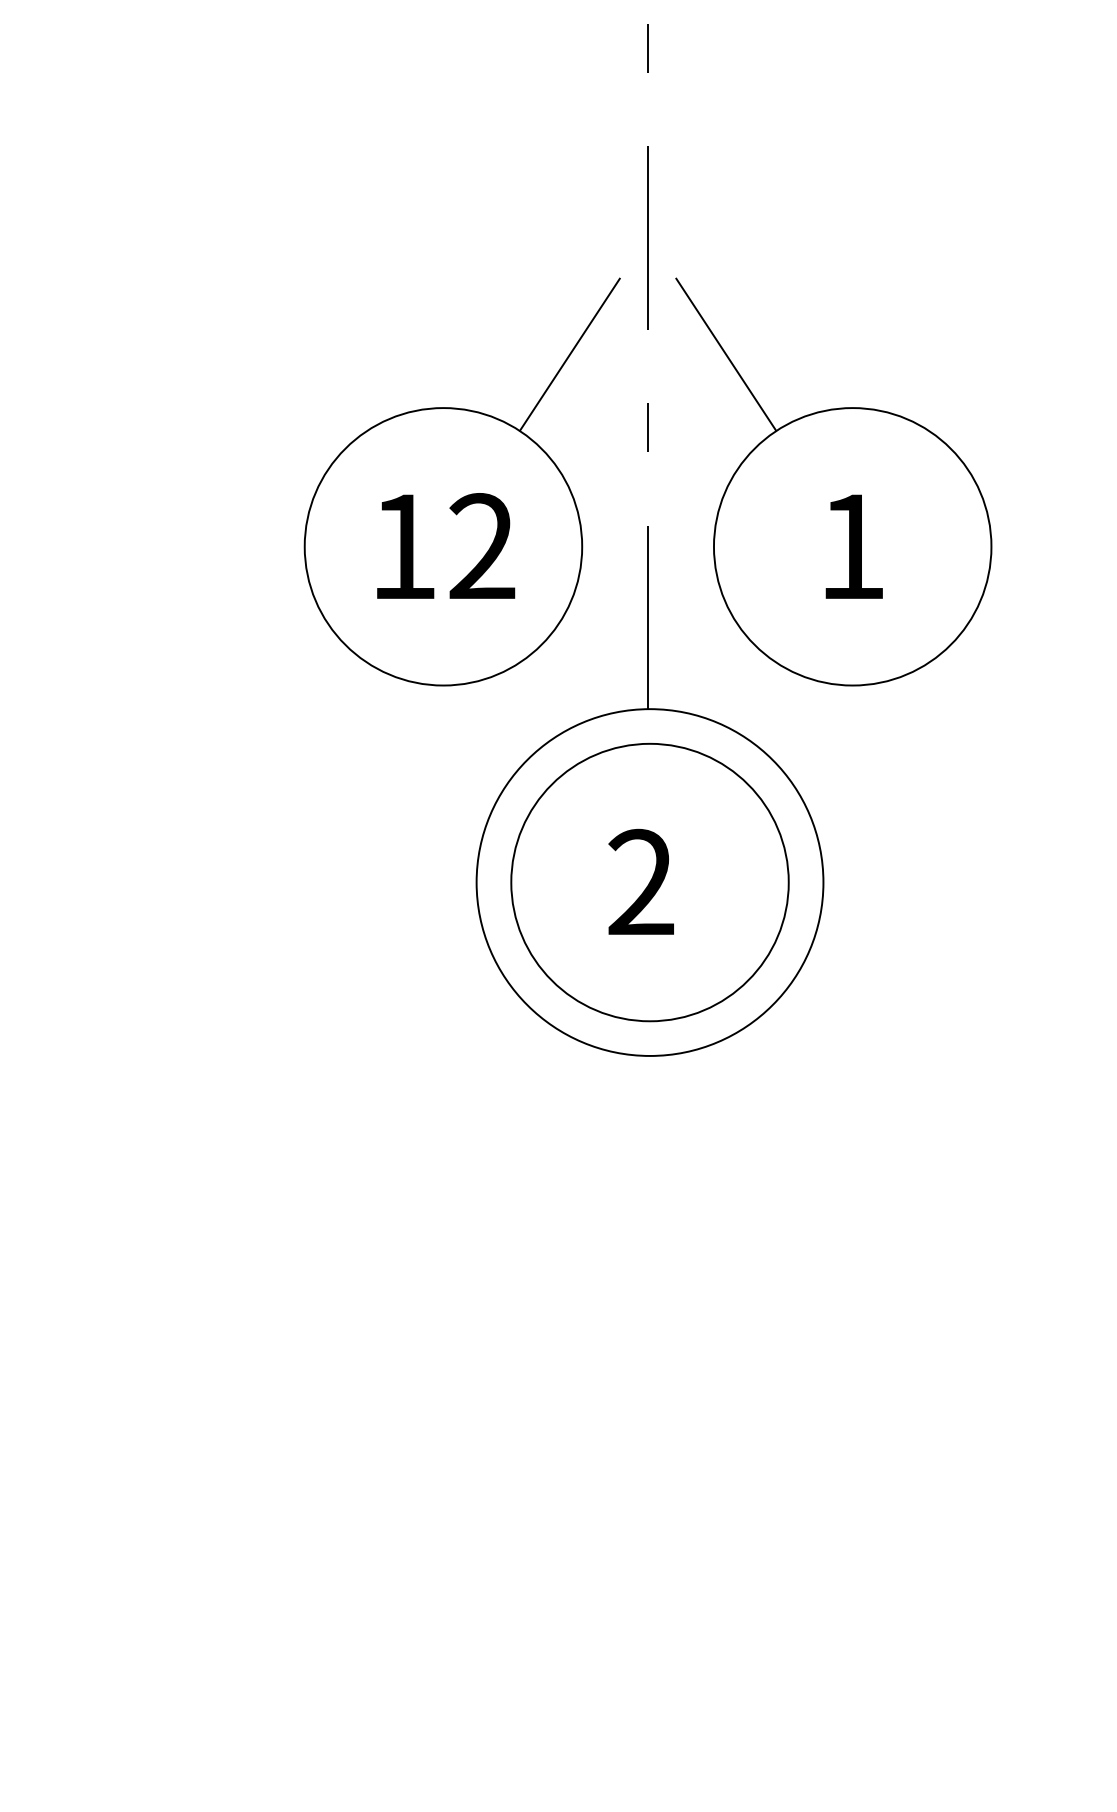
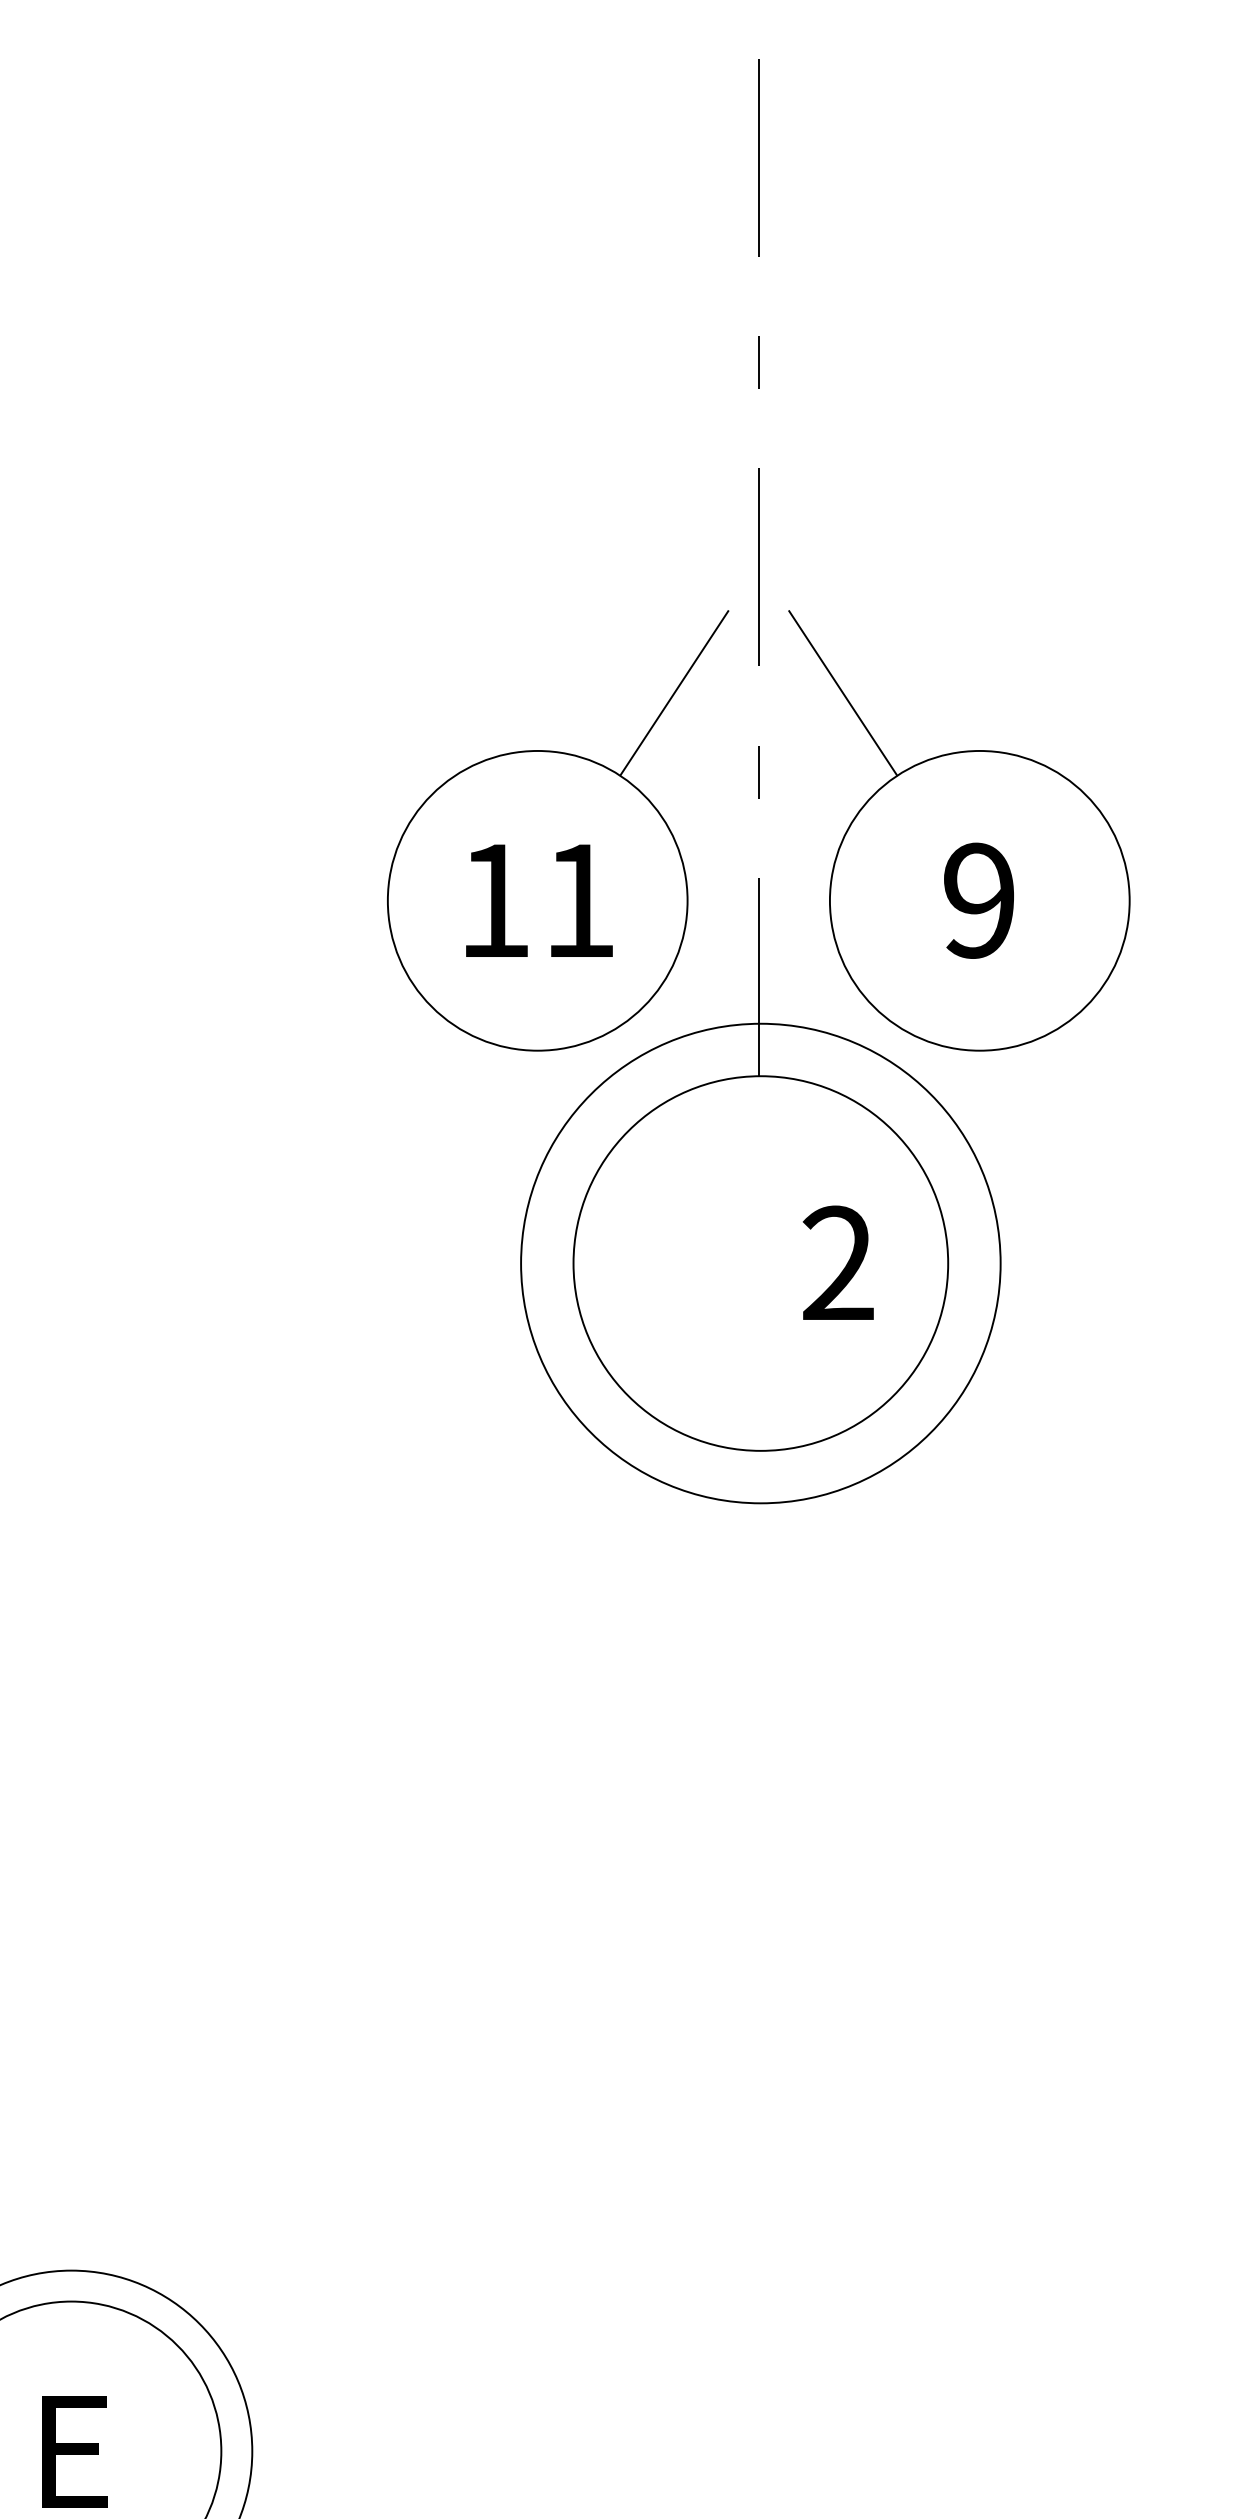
text: (482, 545) -> (579, 899), 12 -> 11
text: (851, 546) -> (978, 900), 1 -> 9
text: (640, 881) -> (837, 1262), moved
circle: (649, 882) -> (760, 1263), size x1.6

